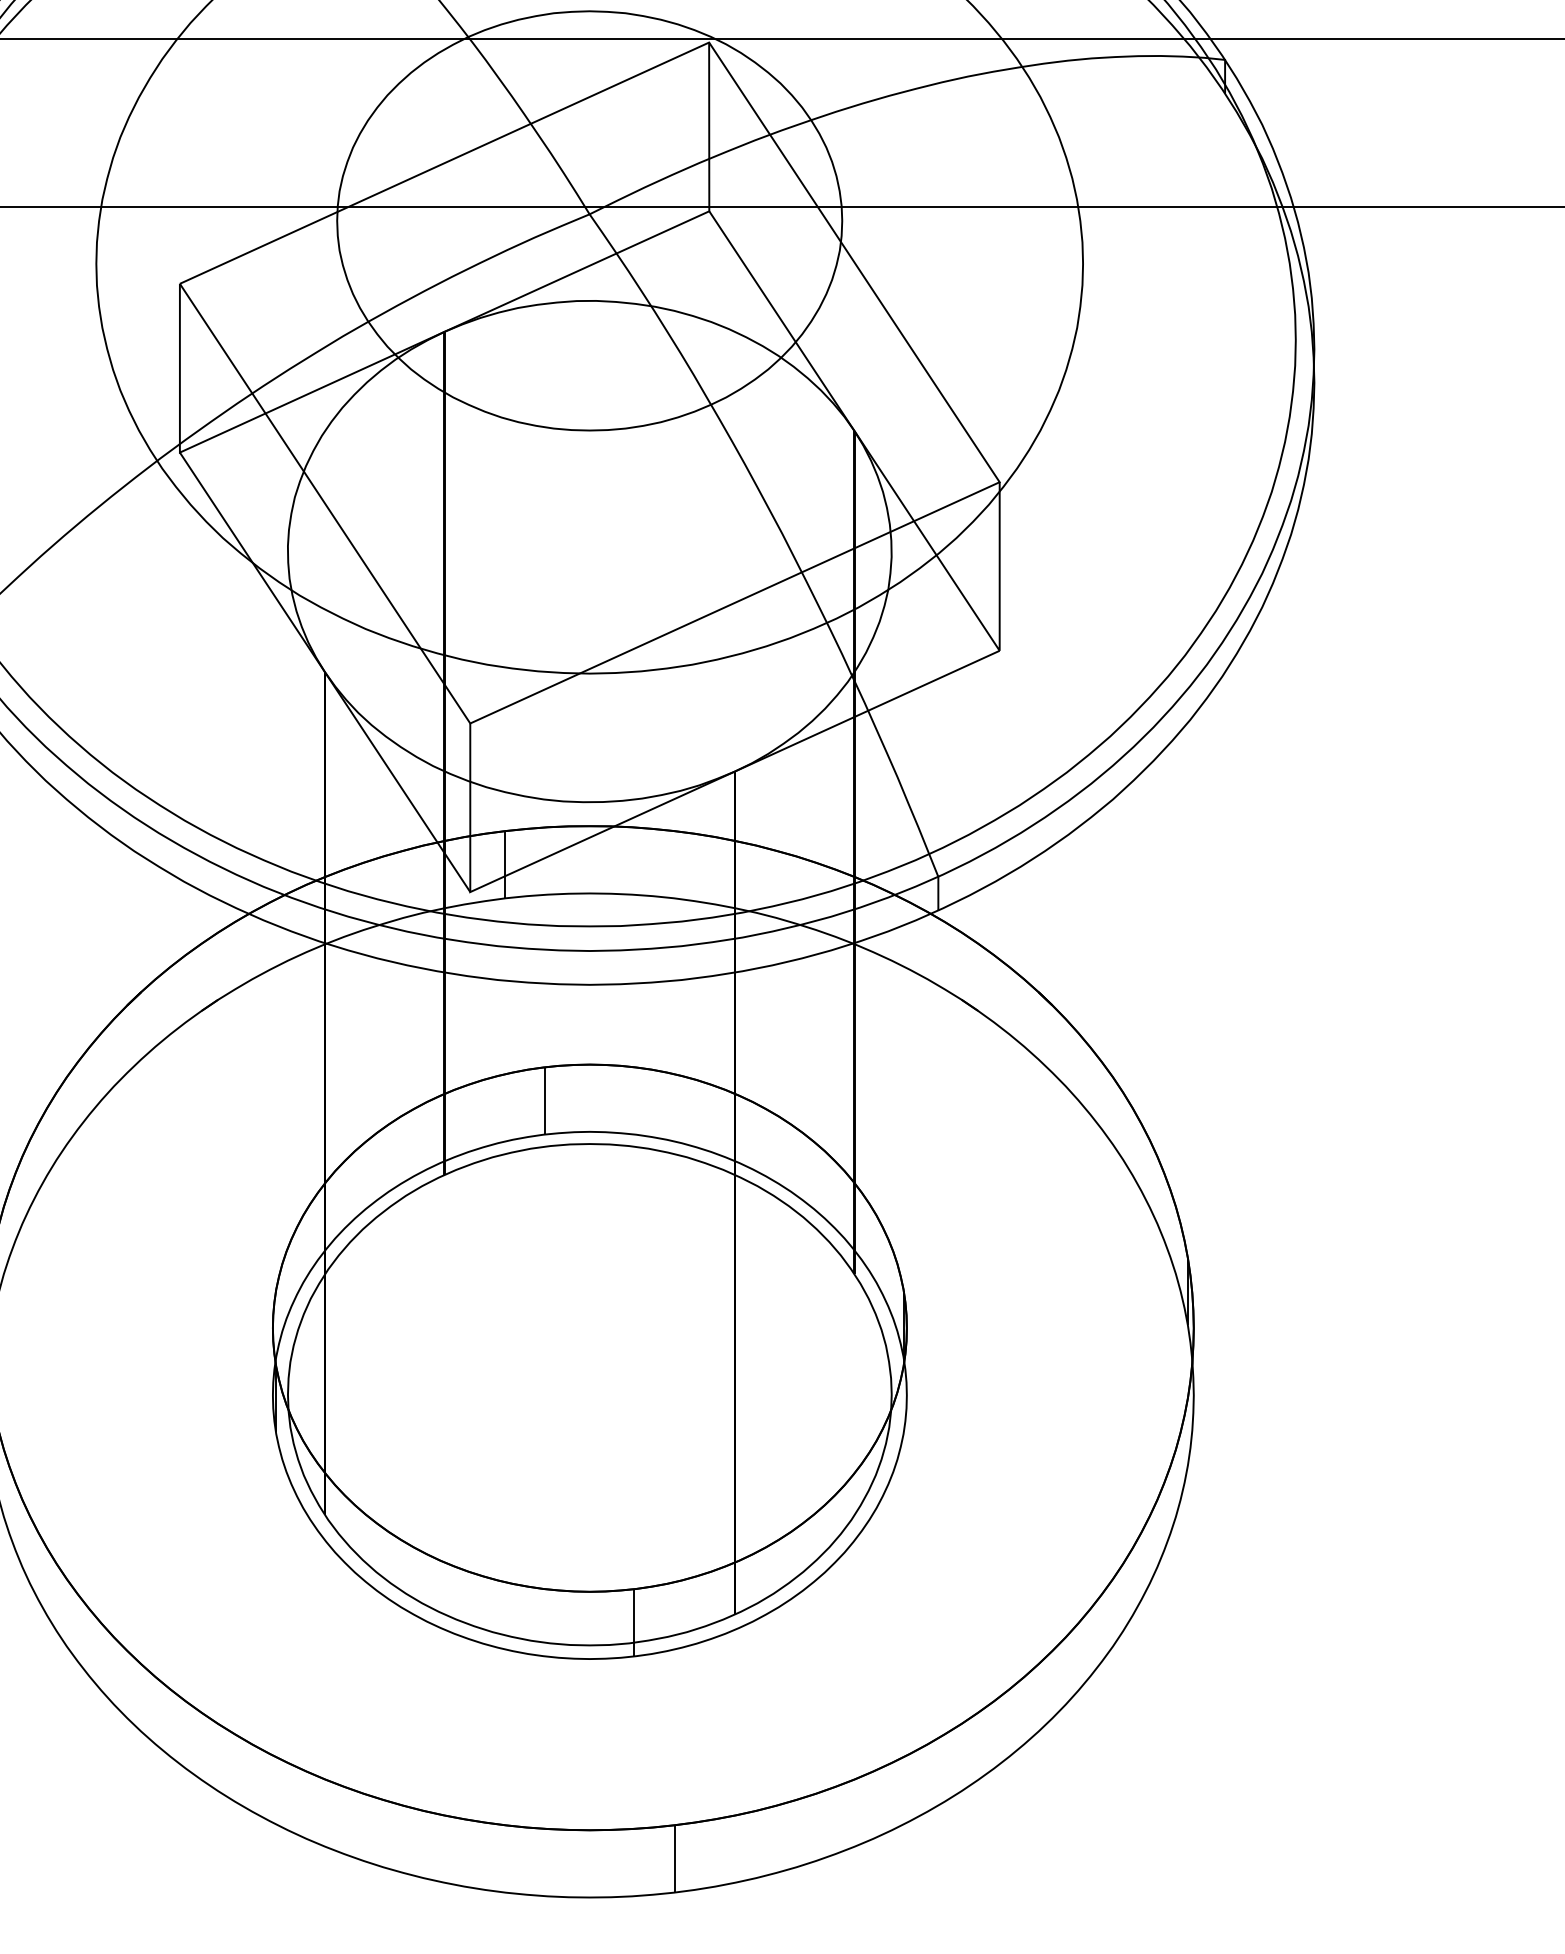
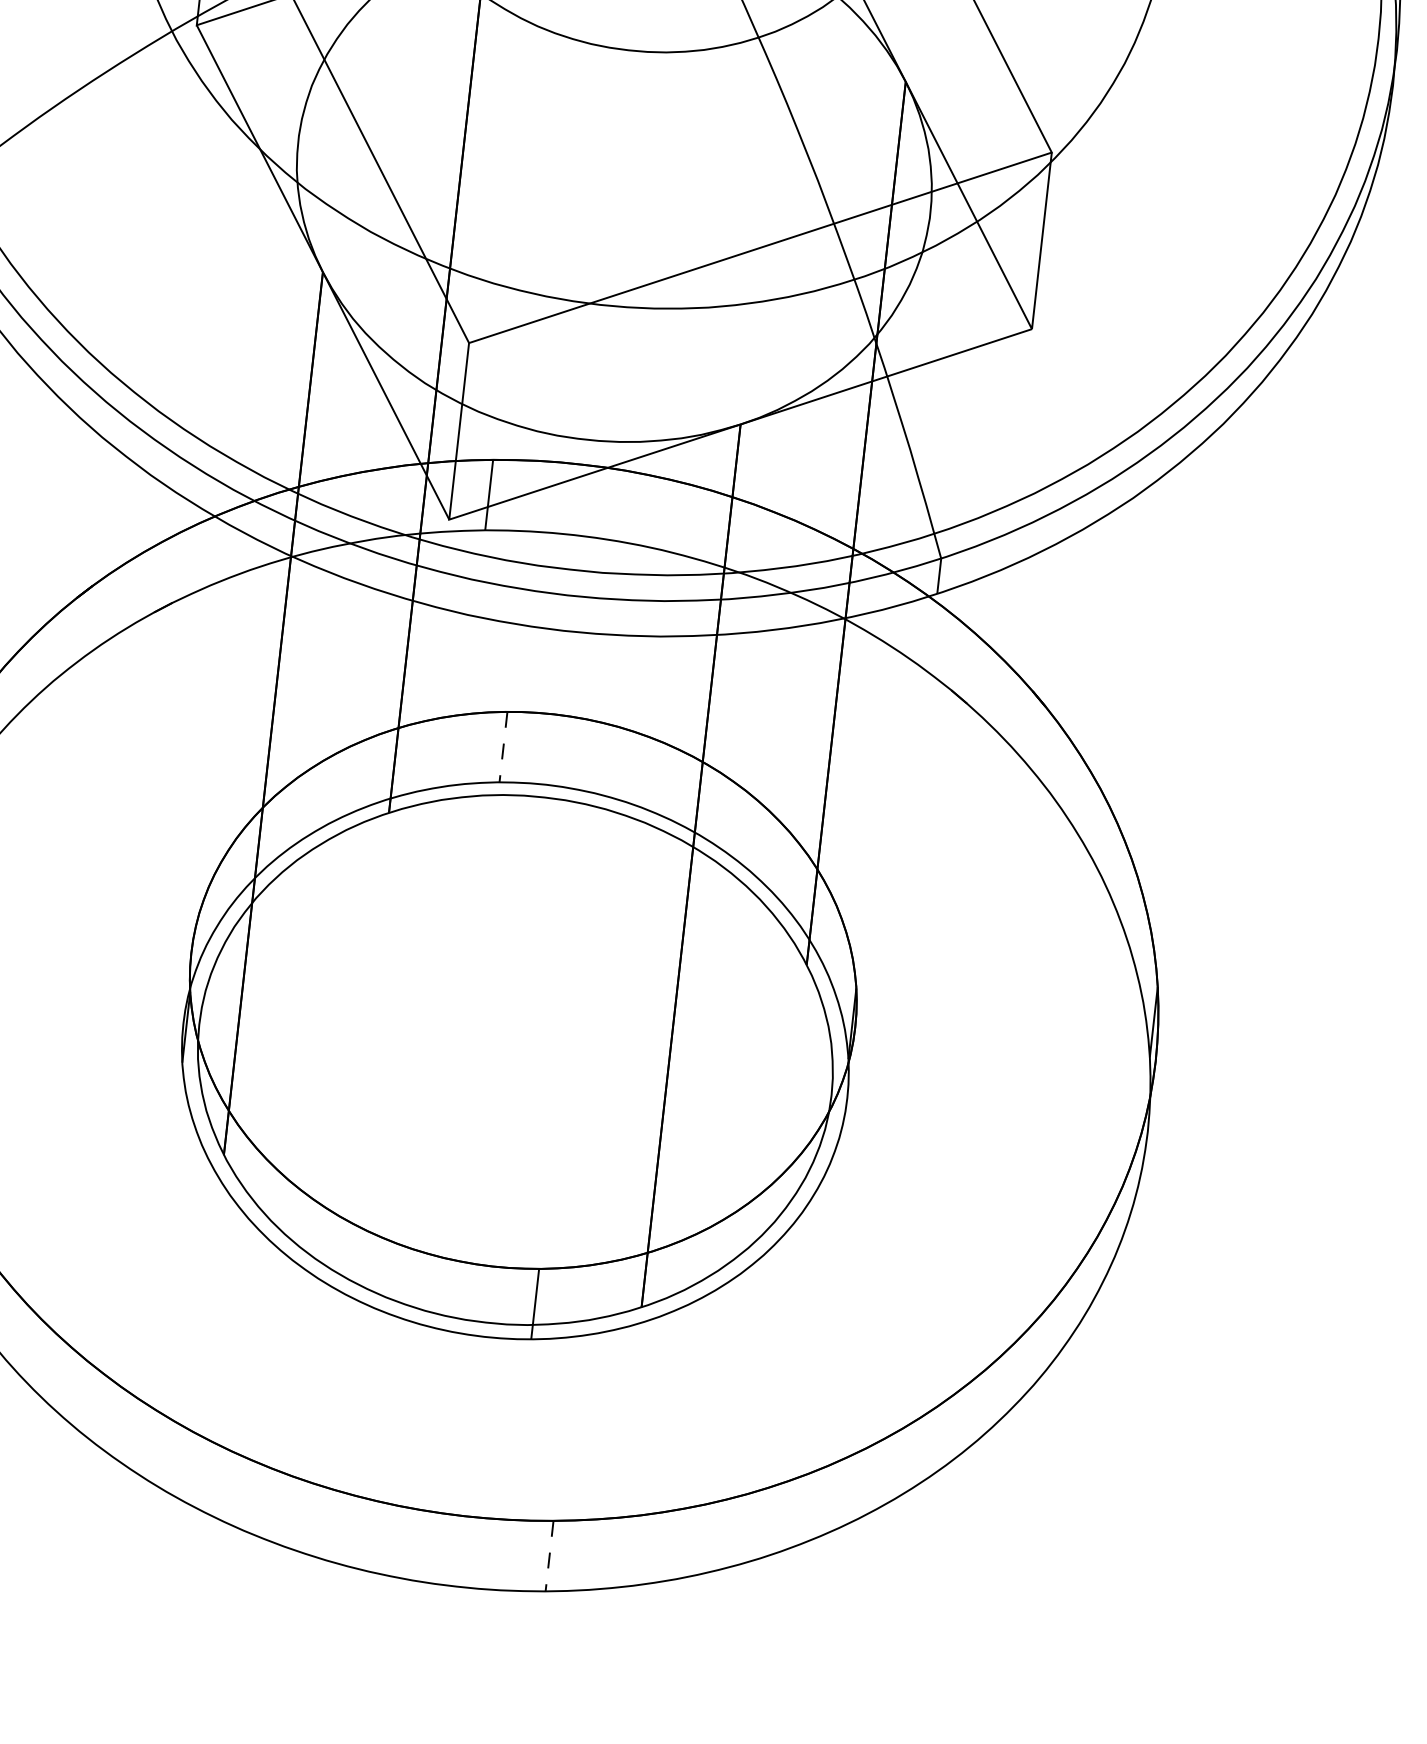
line: (545, 1100) -> (503, 746), solid -> dashed
line: (674, 1858) -> (549, 1555), solid -> dashed

